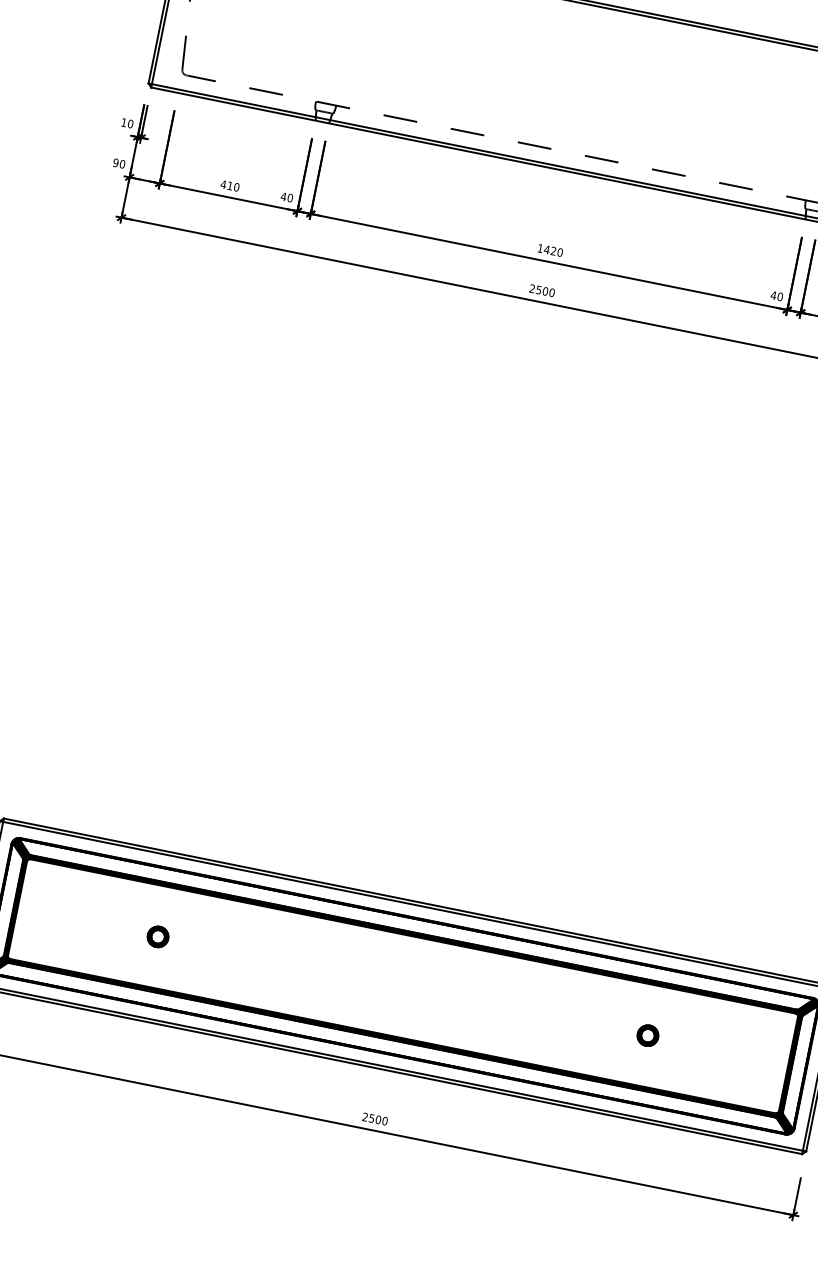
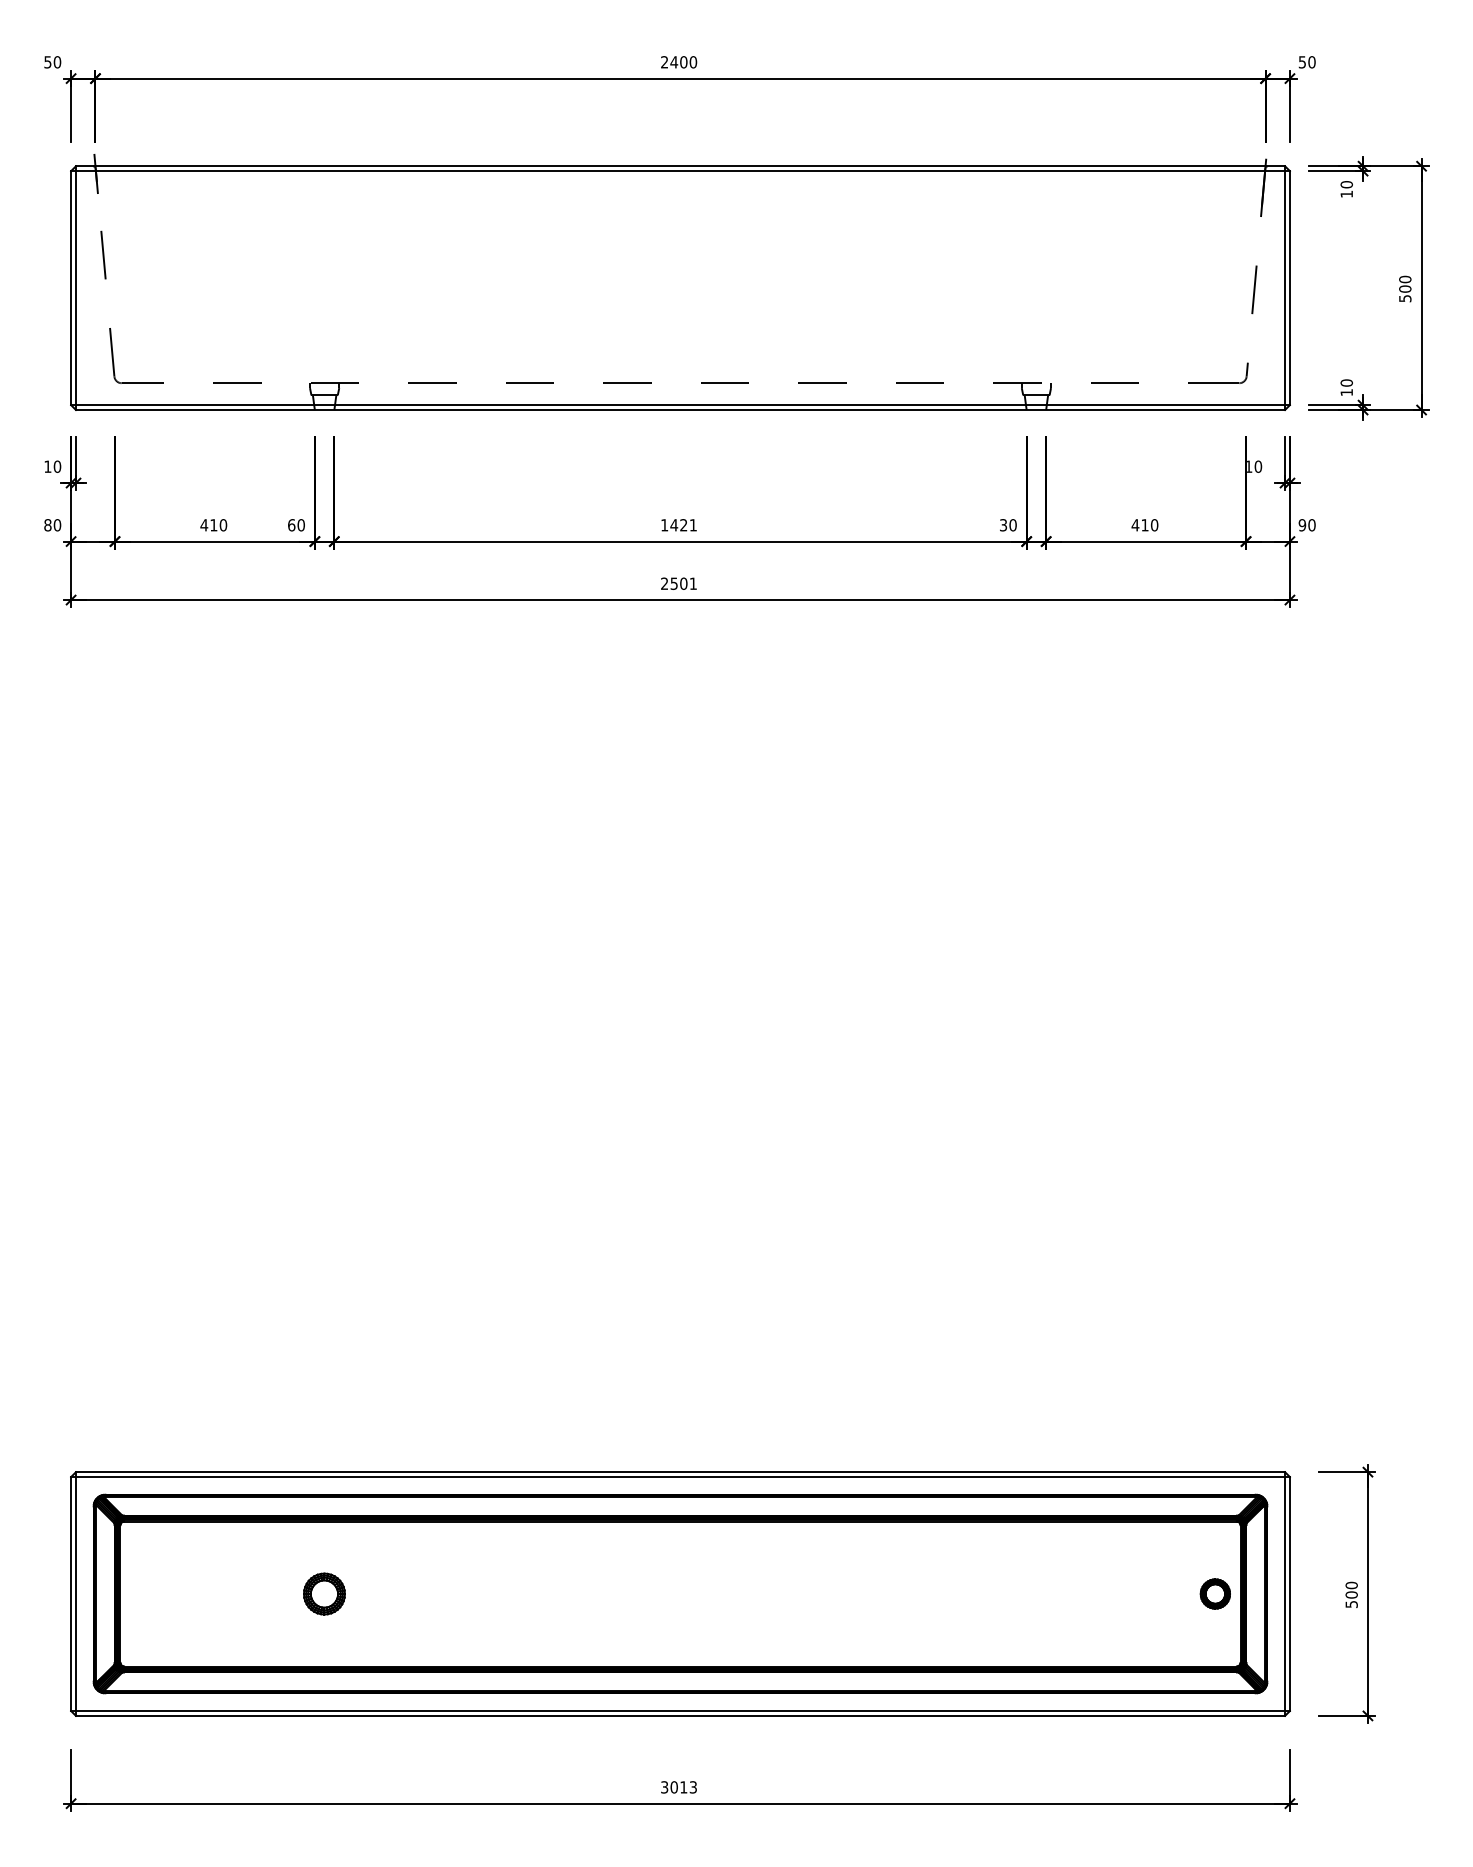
text: (115, 163) -> (47, 525), 90 -> 80
text: (283, 196) -> (291, 525), 40 -> 60
text: (560, 252) -> (693, 525), 1420 -> 1421
text: (552, 292) -> (693, 583), 2500 -> 2501
text: (773, 295) -> (1003, 525), 40 -> 30
part: (158, 936) -> (324, 1593), size x1.4
part: (647, 1035) -> (1214, 1593), moved
text: (375, 1119) -> (679, 1787), 2500 -> 3013

